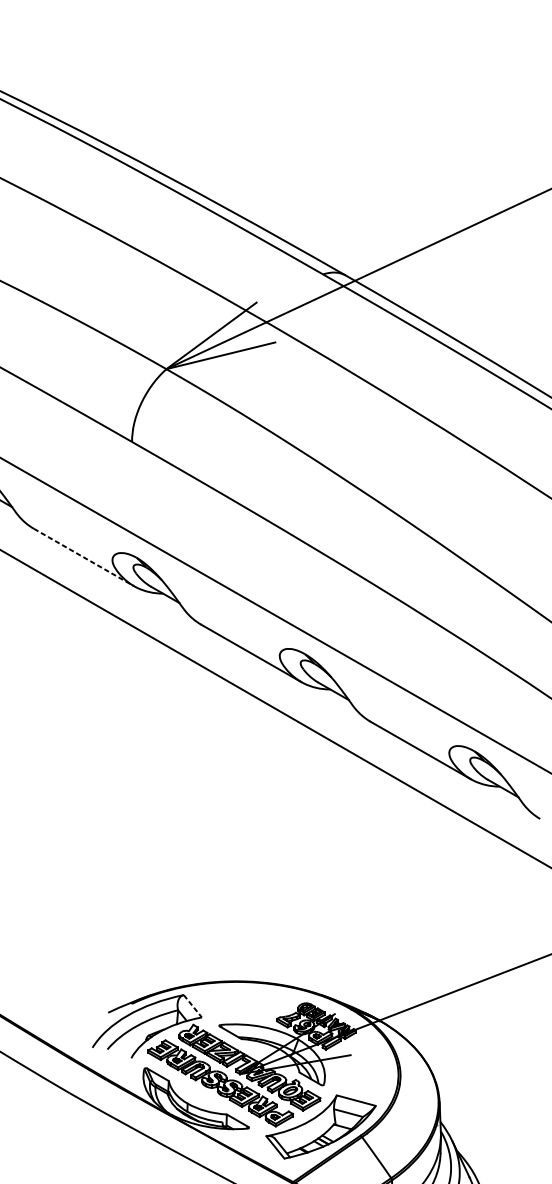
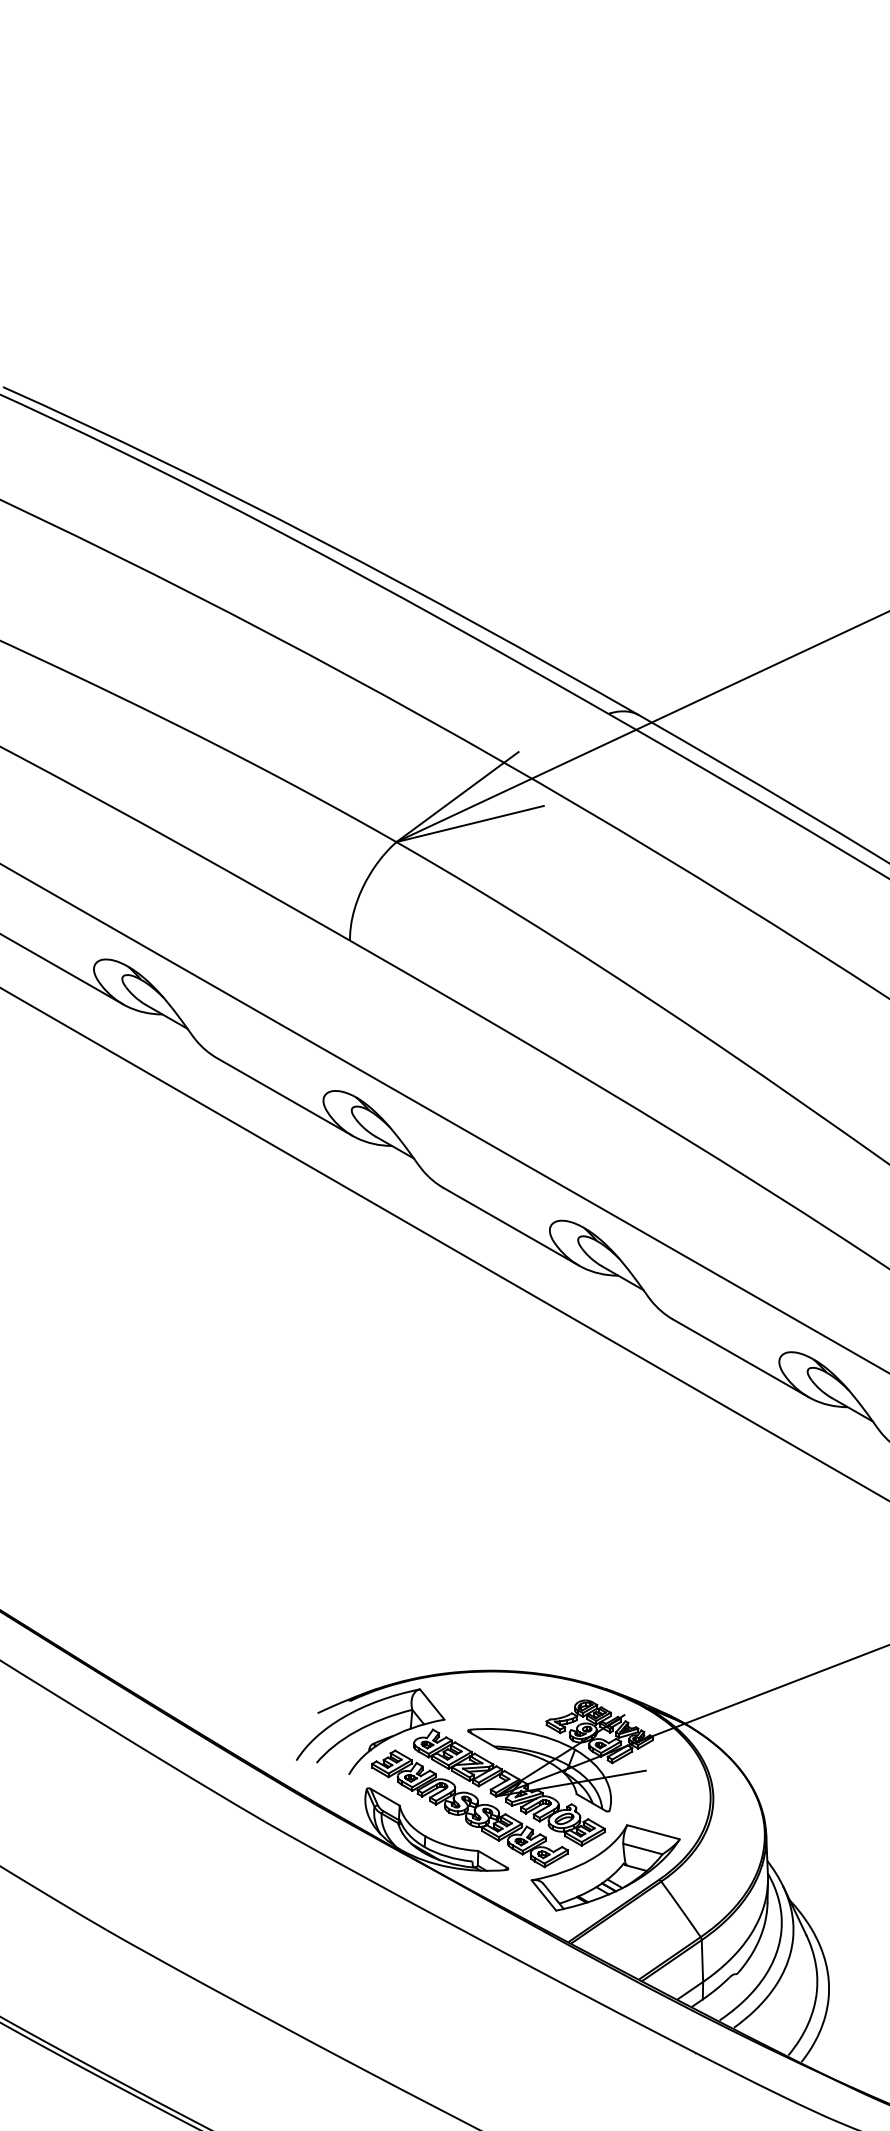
line: (84, 557) -> (285, 1097), dashed -> solid
line: (193, 1006) -> (432, 1704), dashed -> solid

